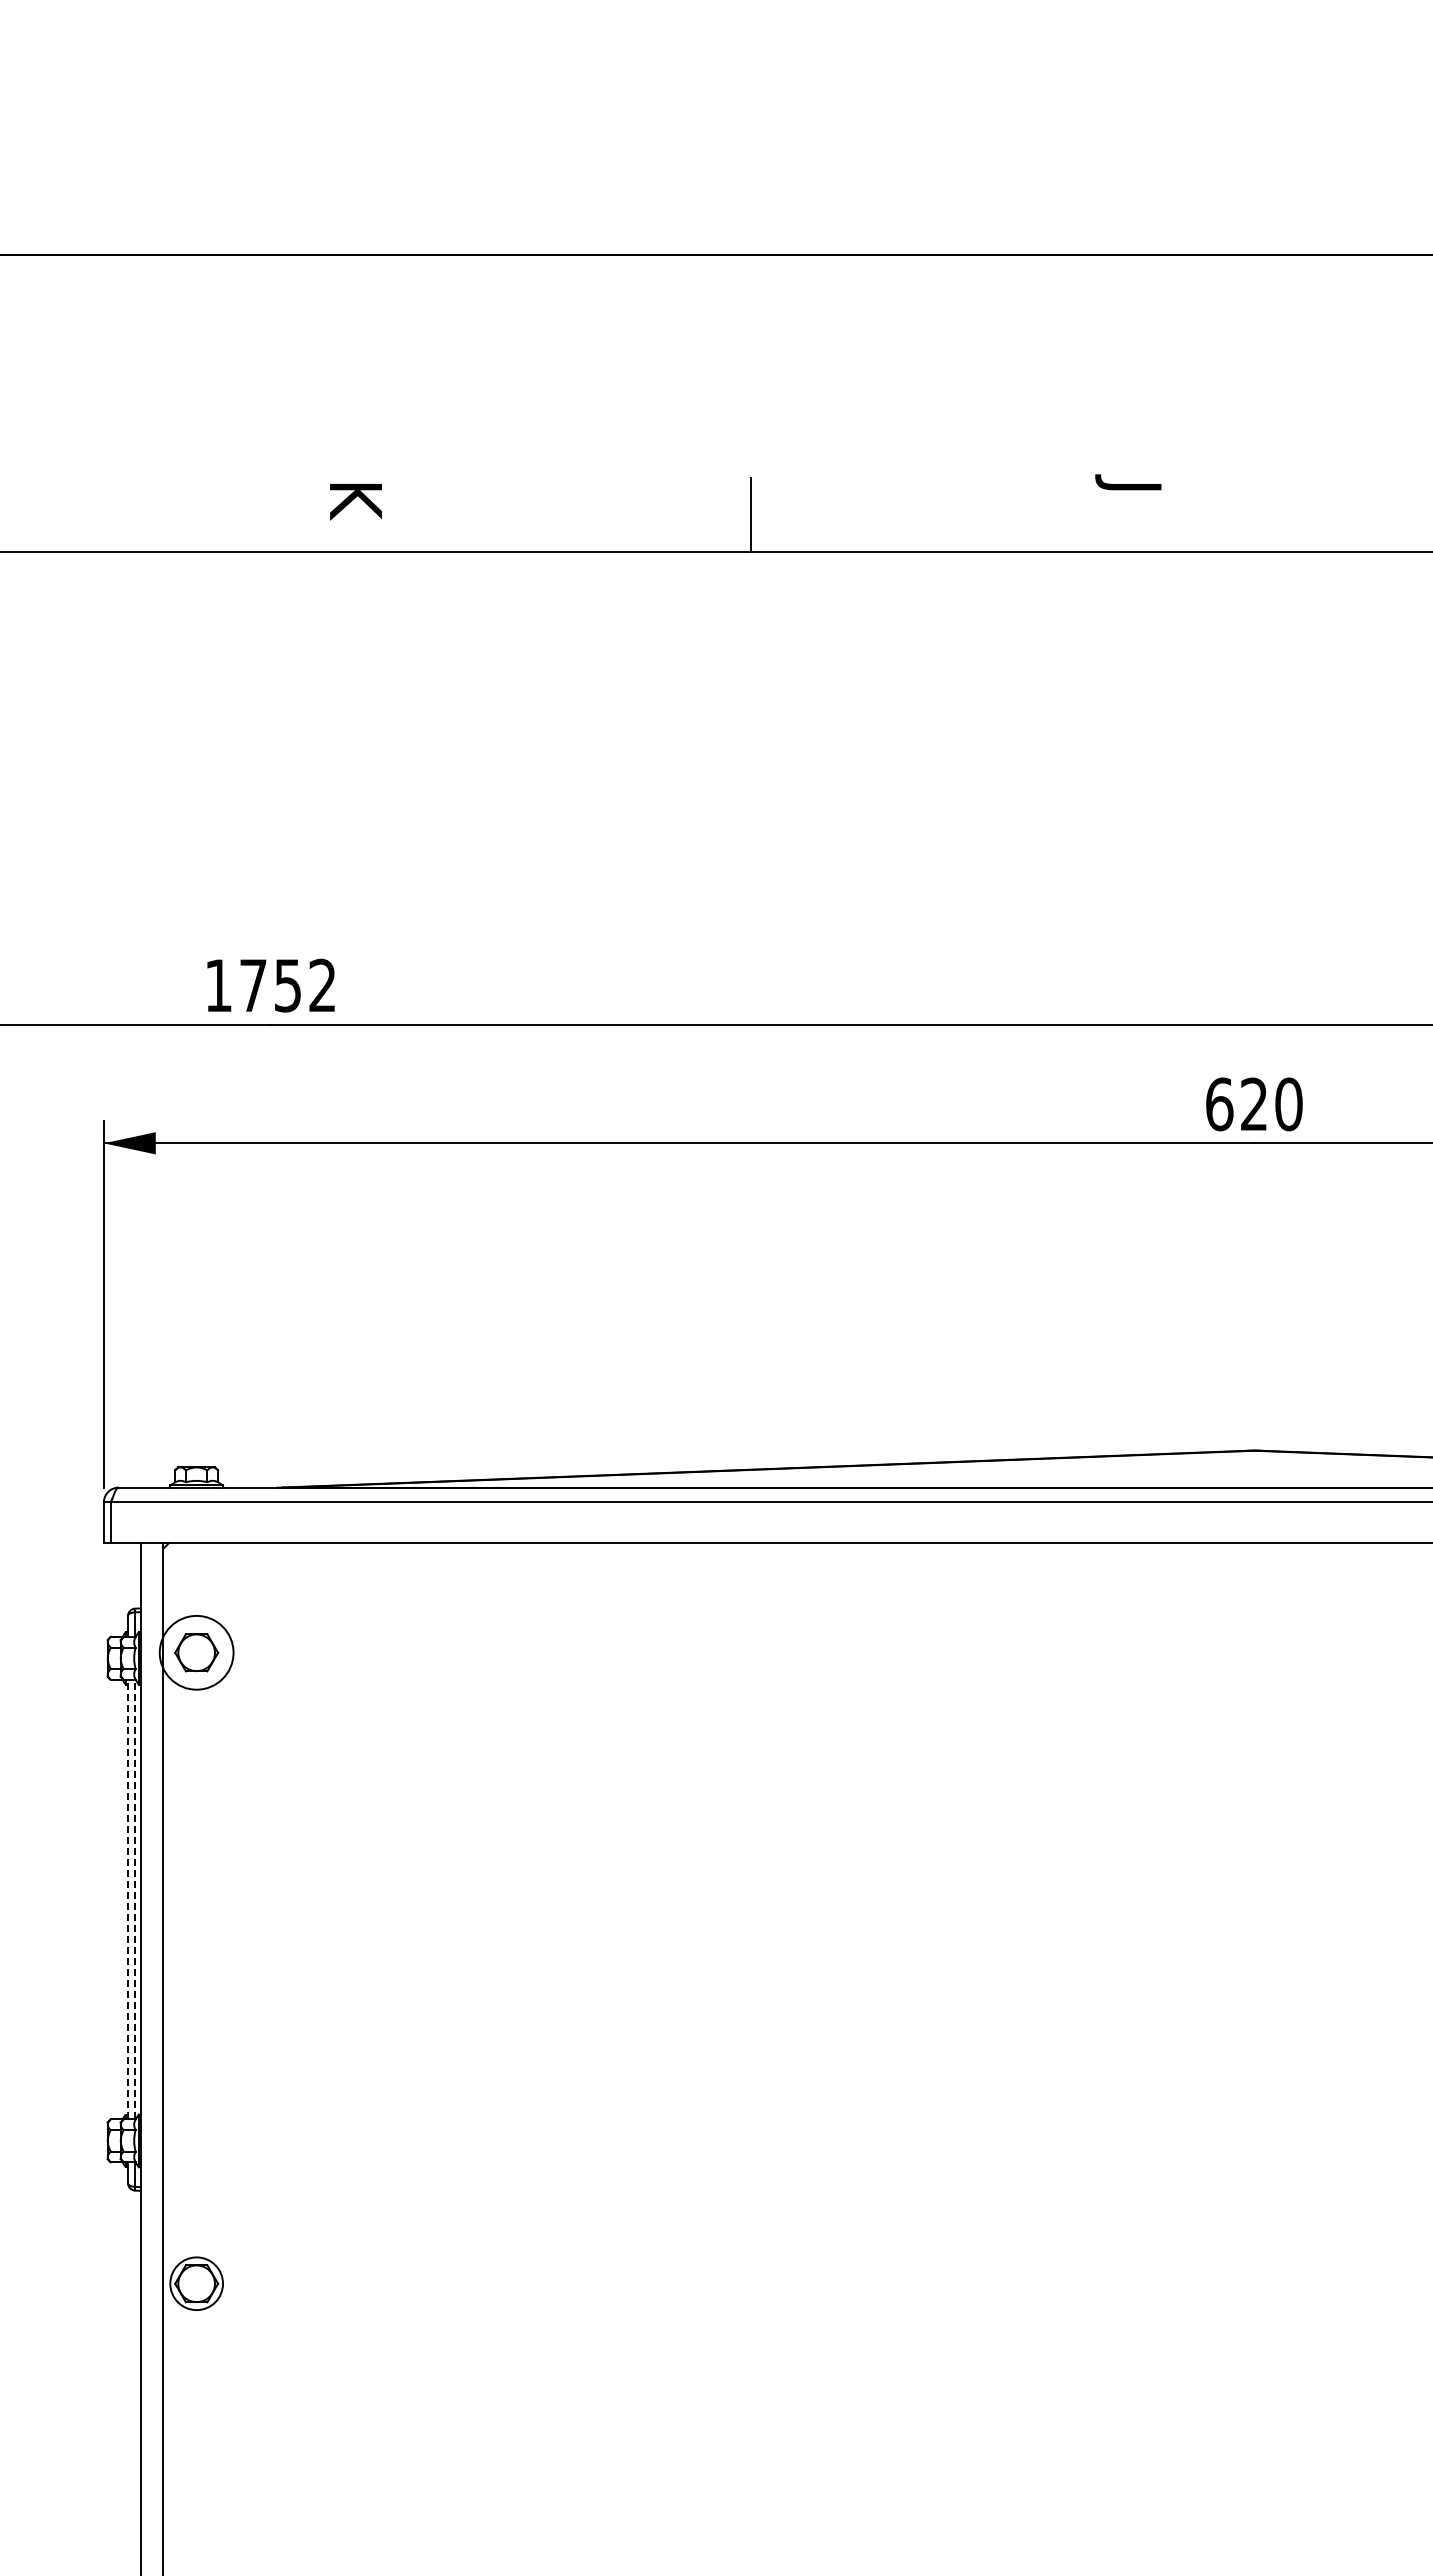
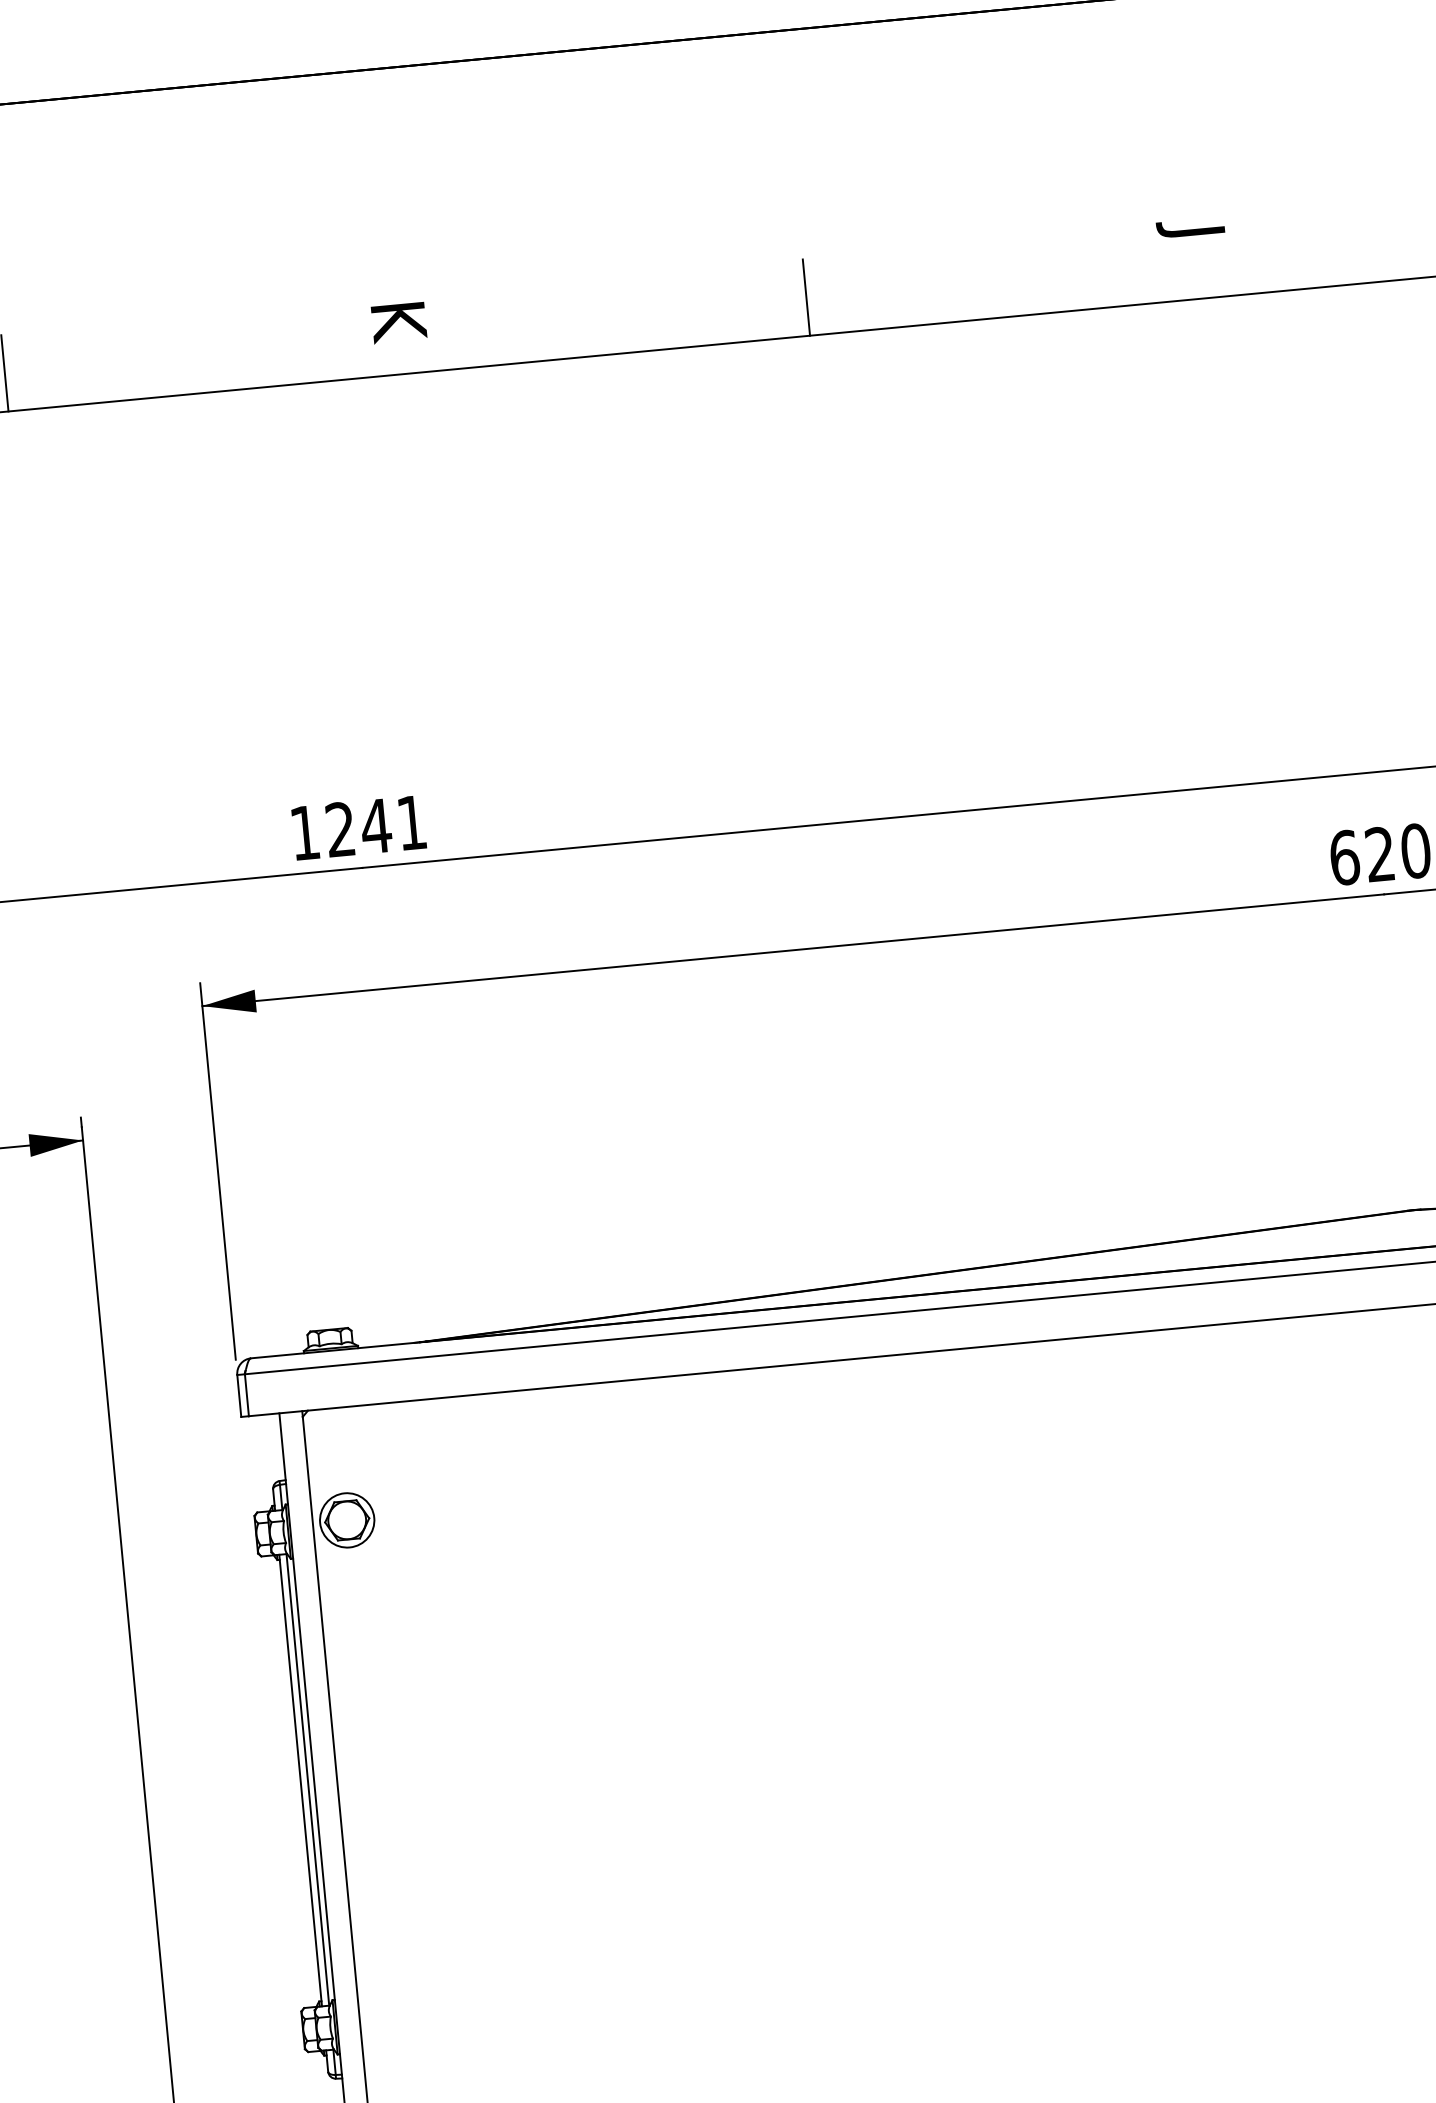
text: (287, 985) -> (375, 826), 1752 -> 1241
circle: (196, 1652) -> (347, 1520), size x0.71
line: (128, 1899) -> (301, 1780), dashed -> solid
line: (135, 1899) -> (308, 1779), dashed -> solid

